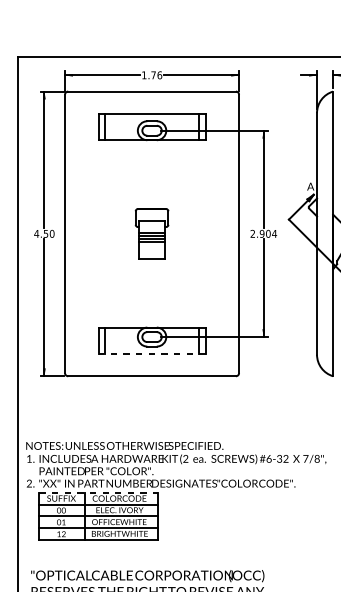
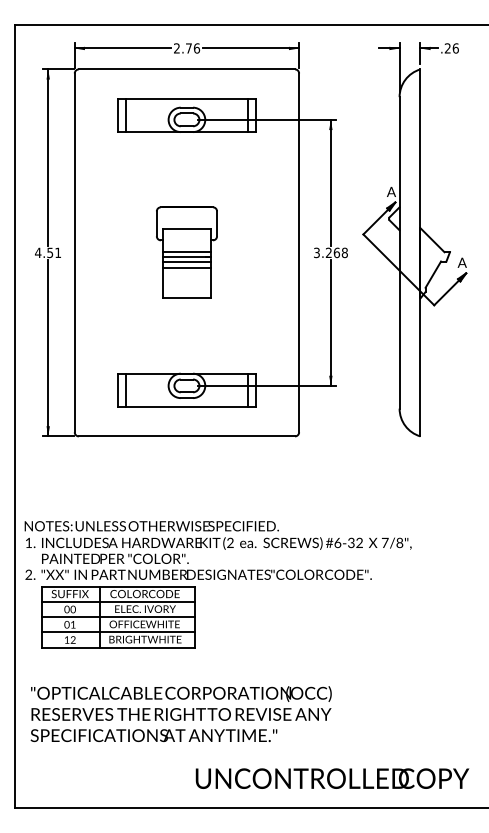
text: (143, 75) -> (176, 48), 1.76 -> 2.76
text: (52, 233) -> (58, 252), 4.50 -> 4.51
part: (151, 233) -> (186, 252), size x1.43
text: (264, 233) -> (331, 252), 2.904 -> 3.268
line: (151, 353) -> (186, 407), dashed -> solid
line: (98, 492) -> (118, 586), dashed -> solid

